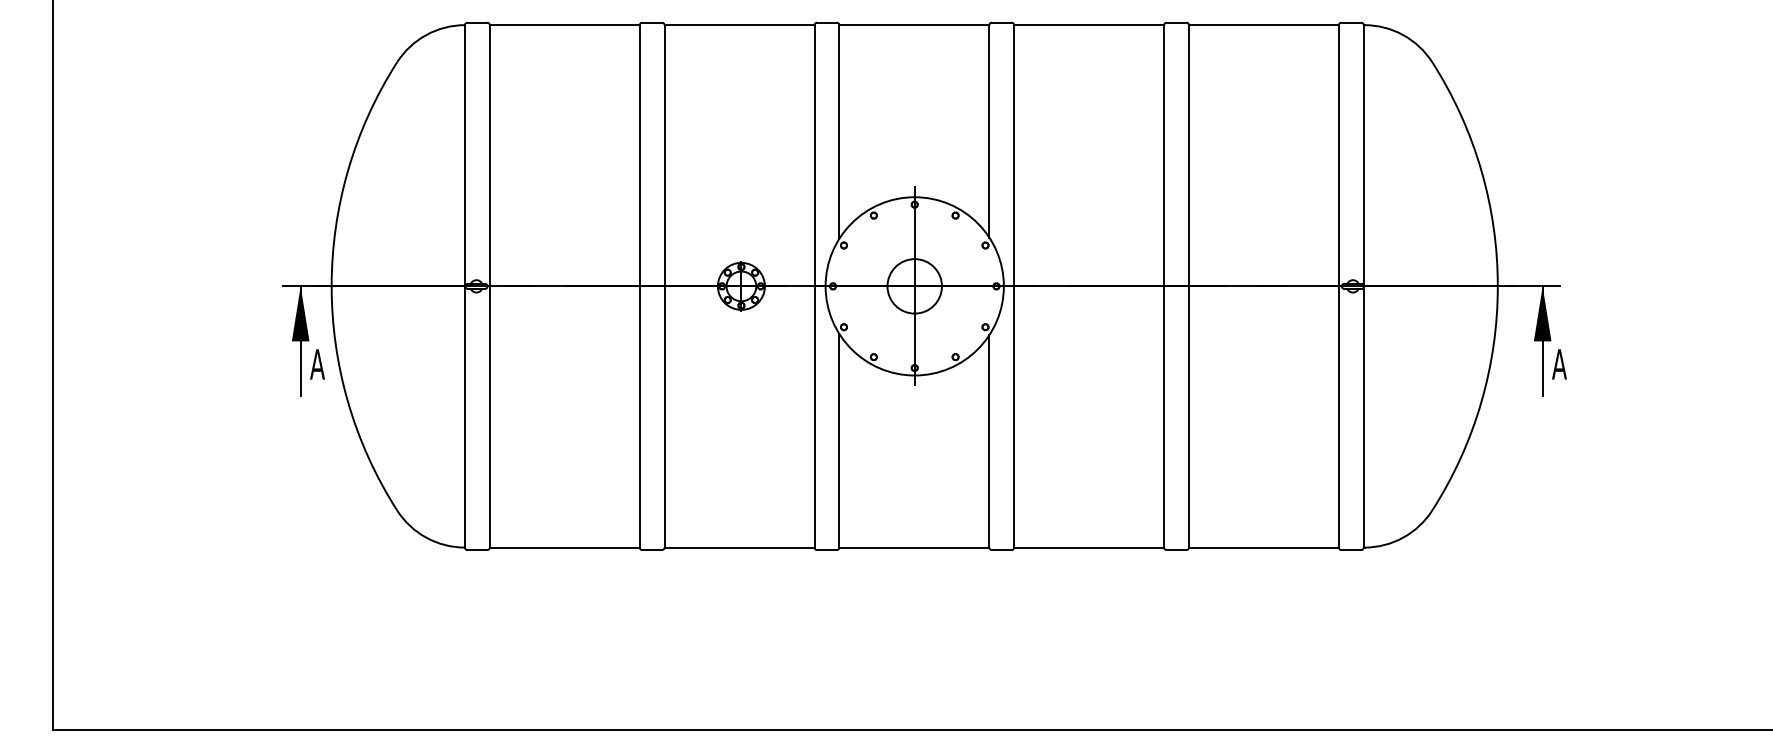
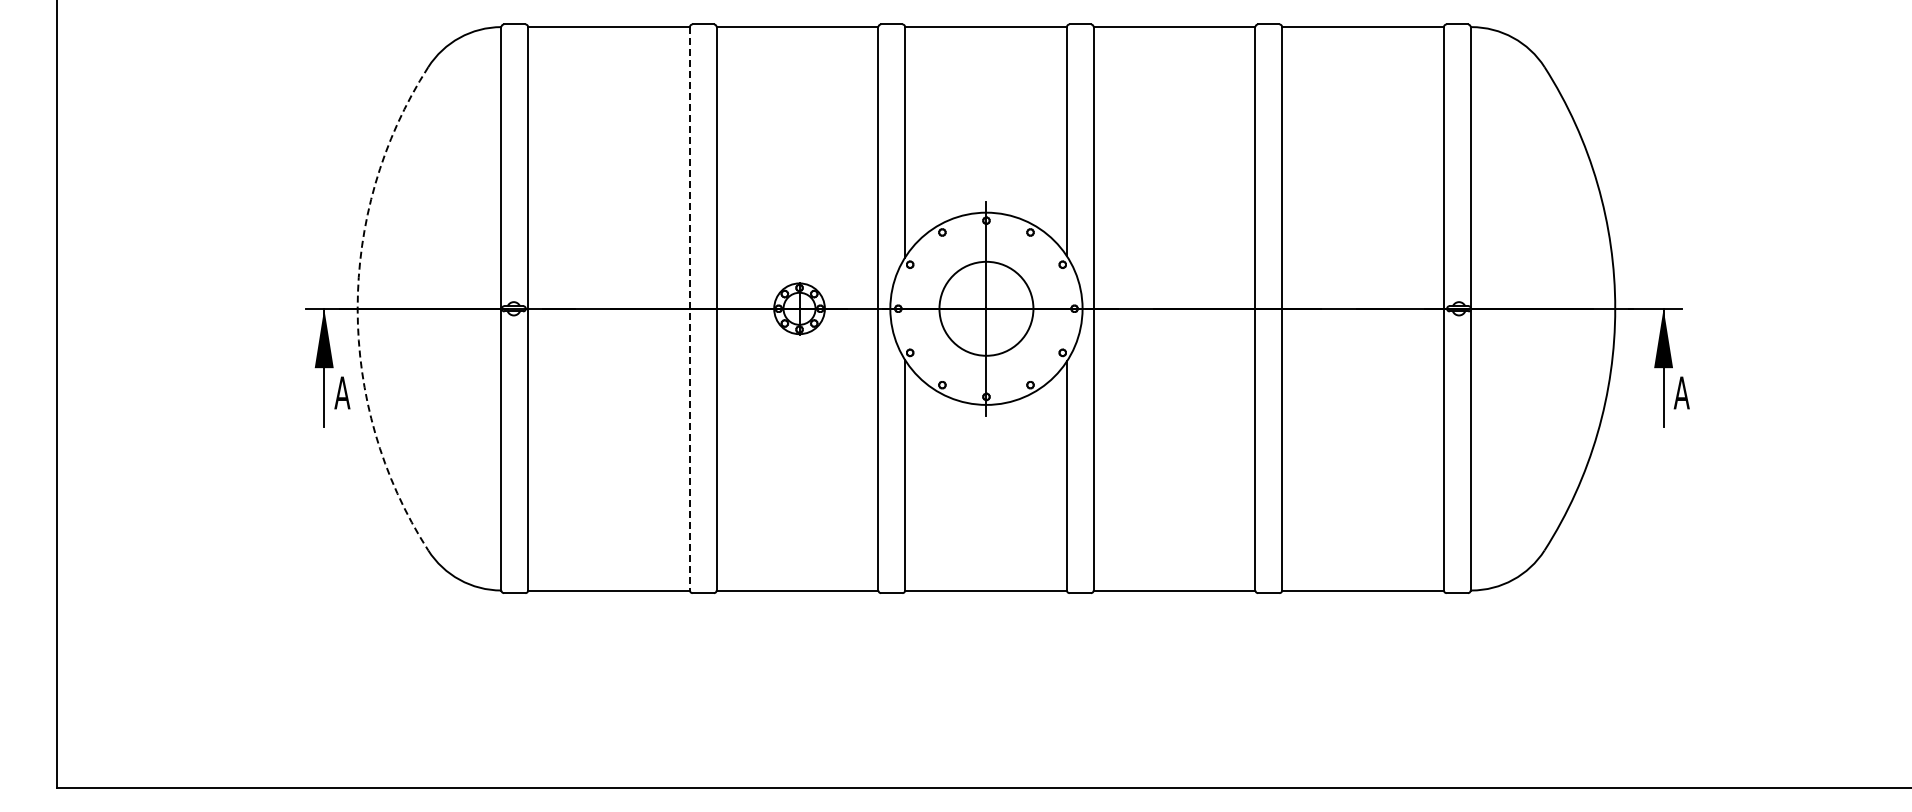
arc: (331, 286) -> (357, 308), solid -> dashed
line: (639, 286) -> (689, 308), solid -> dashed
circle: (914, 286) -> (986, 308), size x1.6

